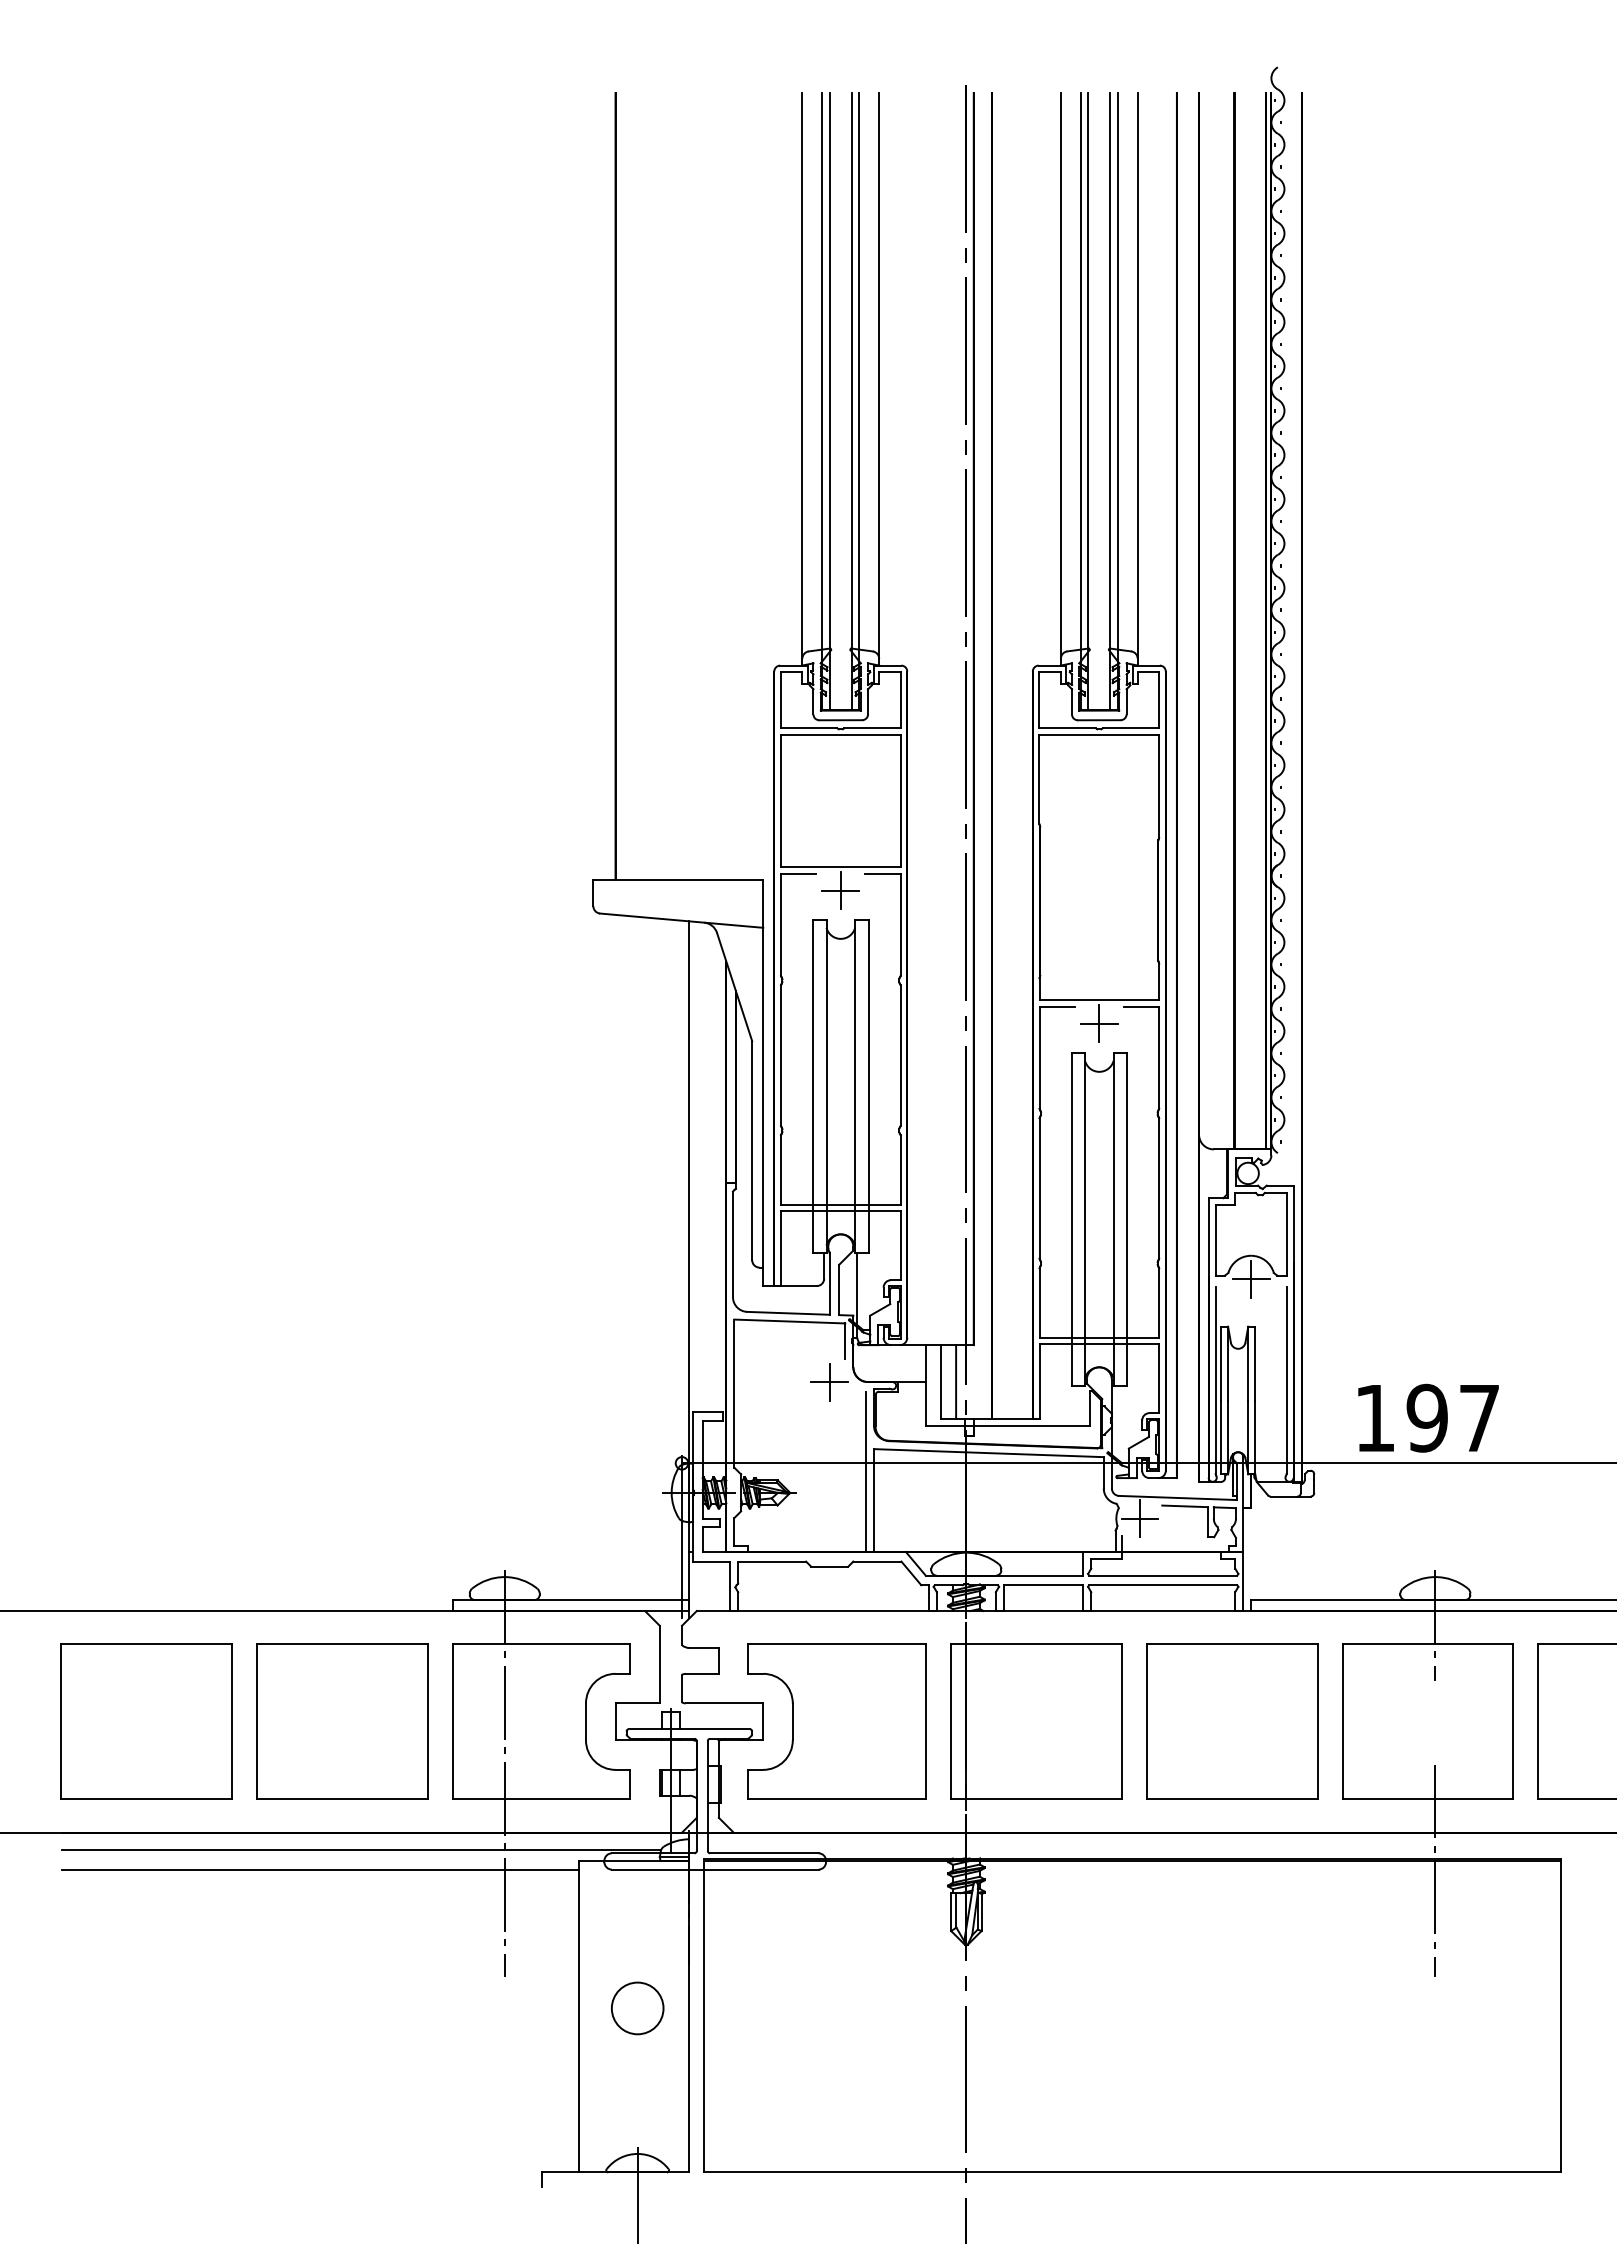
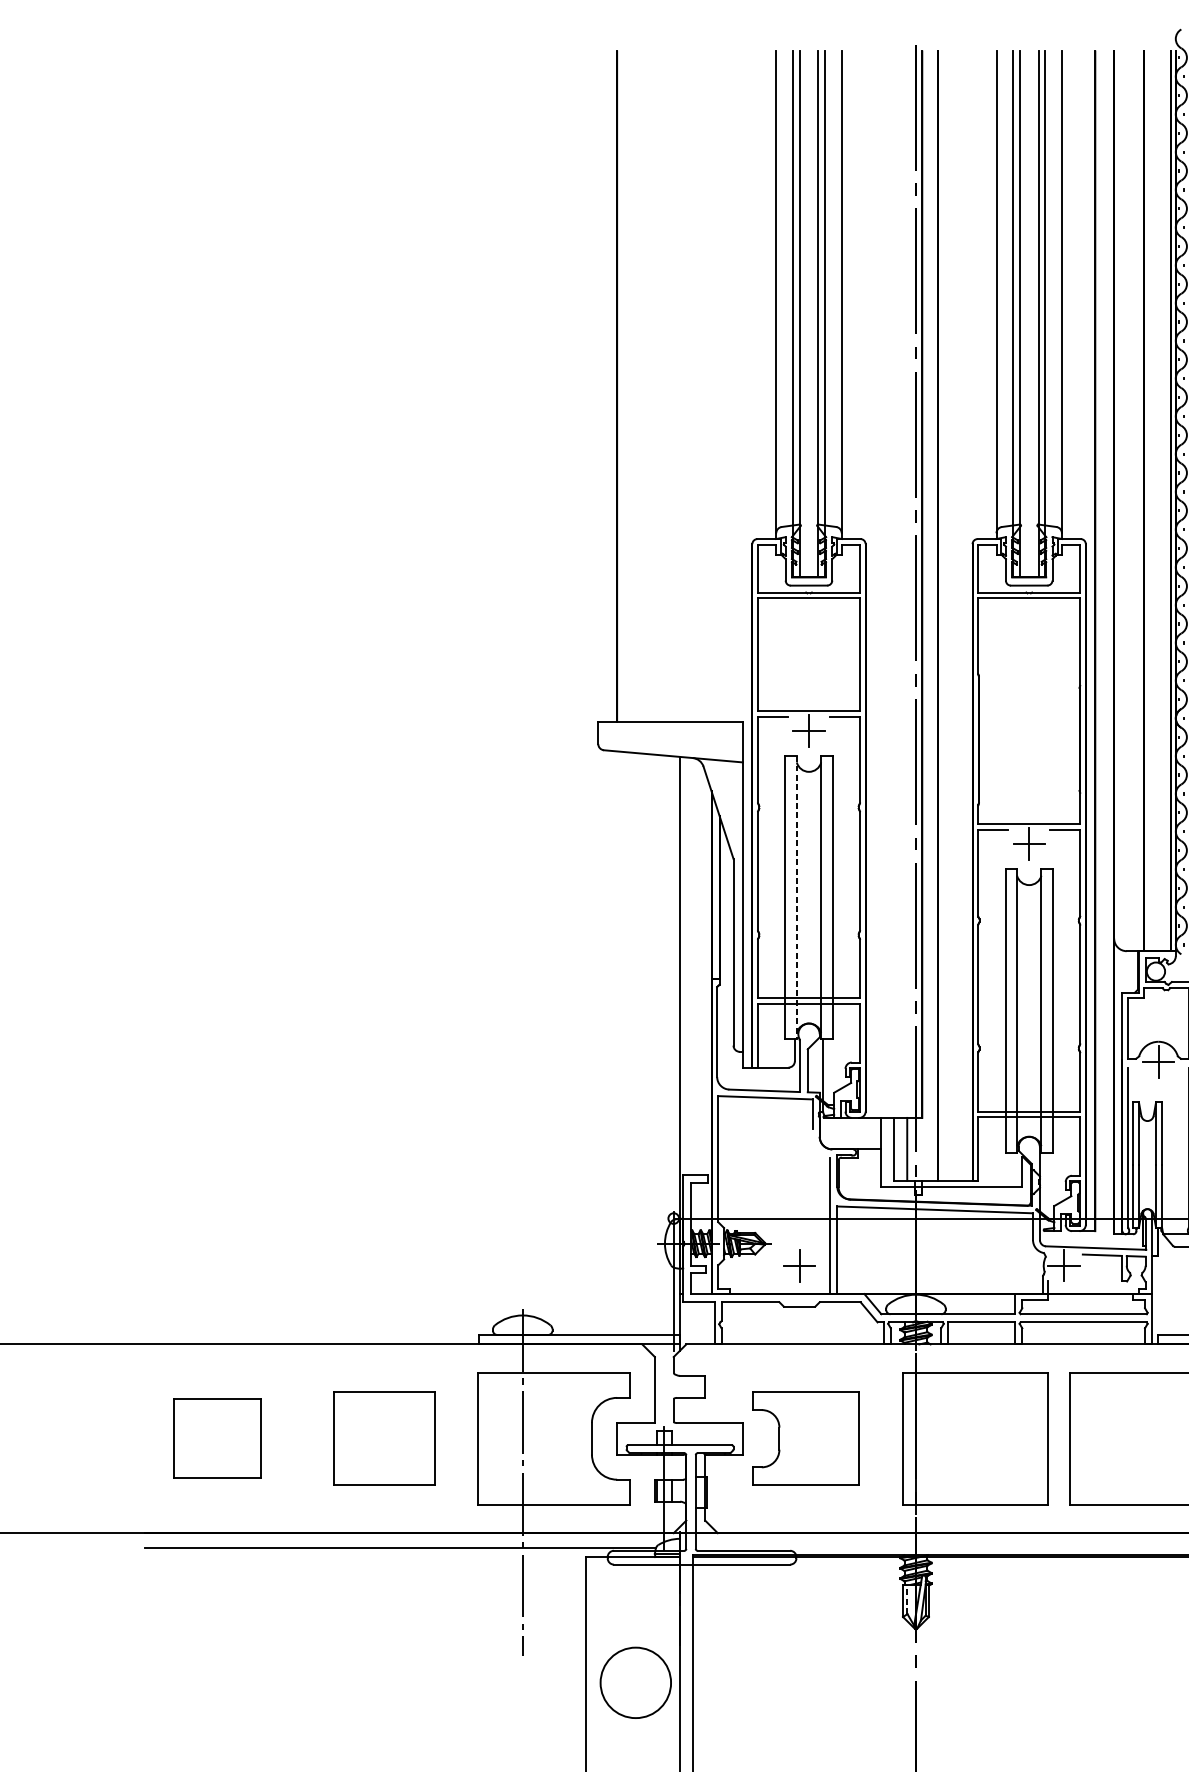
line: (826, 1087) -> (796, 898), solid -> dashed
part: (829, 1382) -> (799, 1266), moved
part: (146, 1721) -> (217, 1438), size x0.6
part: (342, 1721) -> (384, 1438), size x0.7
part: (836, 1721) -> (805, 1438), size x0.7
line: (319, 1869) -> (364, 1564), removed
line: (956, 1909) -> (907, 1598), solid -> dashed
circle: (637, 2008) -> (635, 1682), size x1.6

